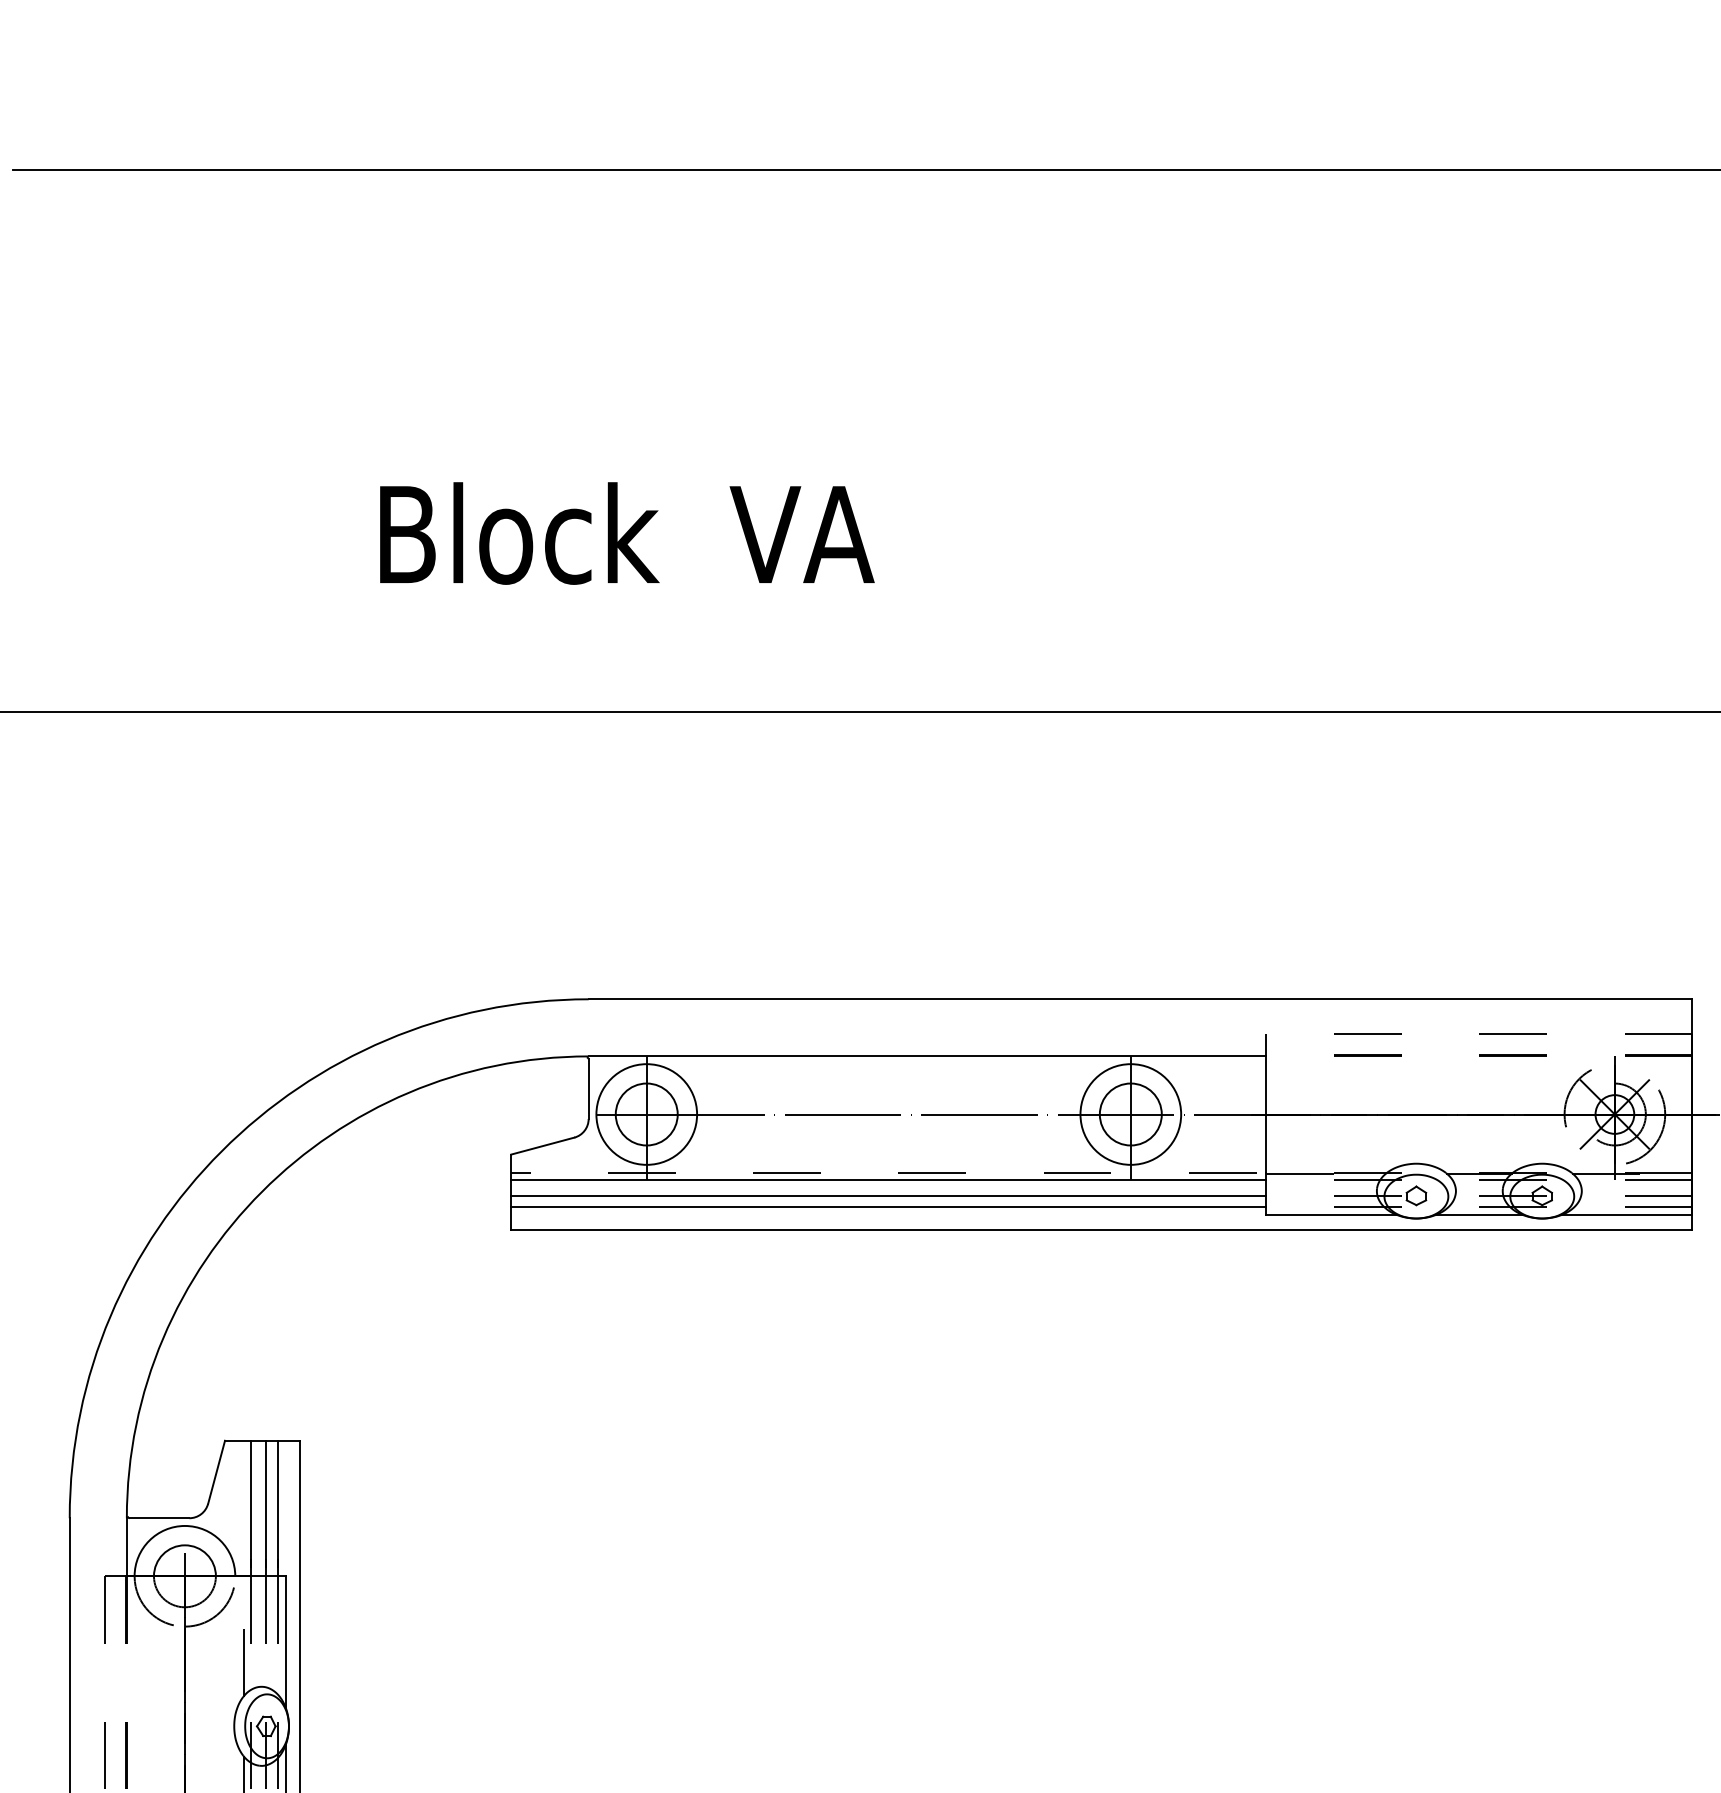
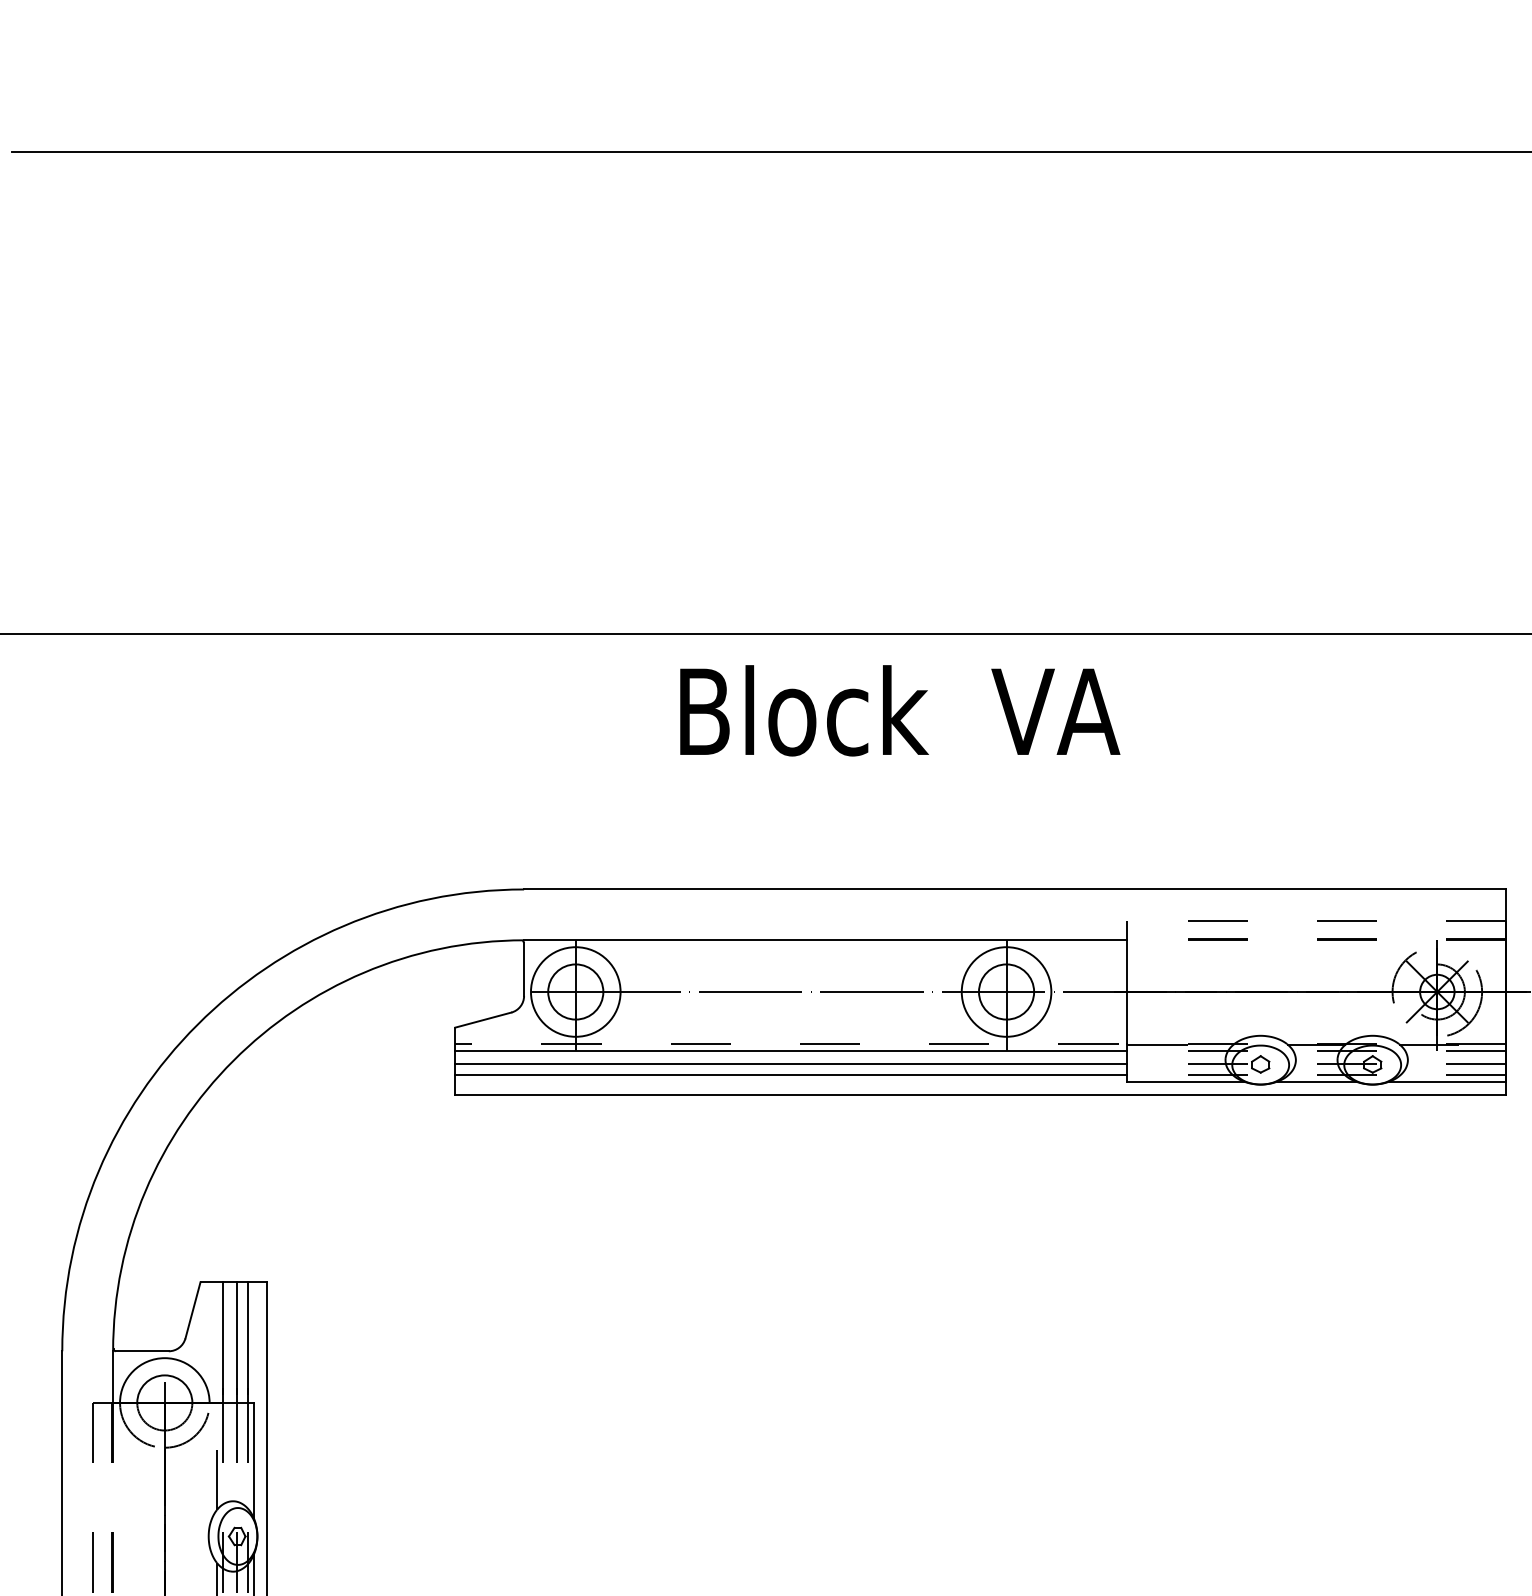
text: (627, 533) -> (900, 710), moved

